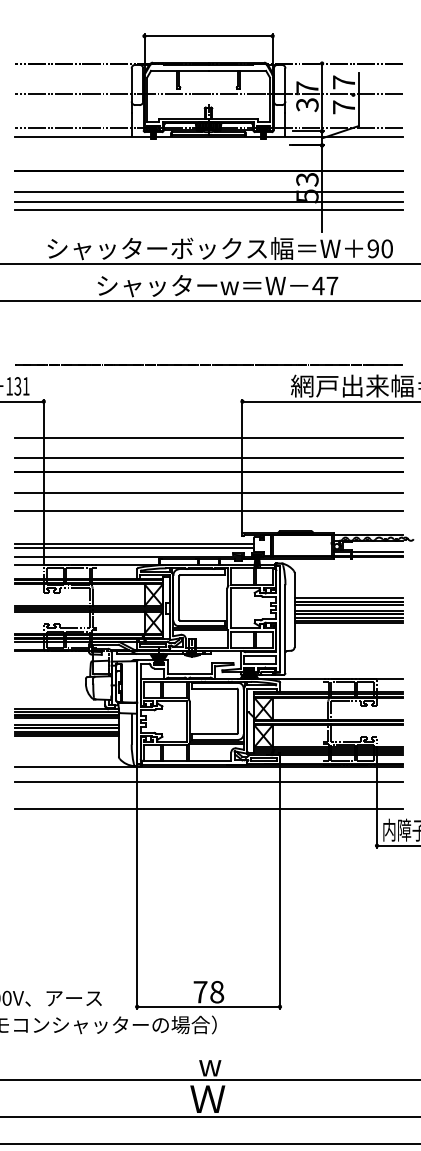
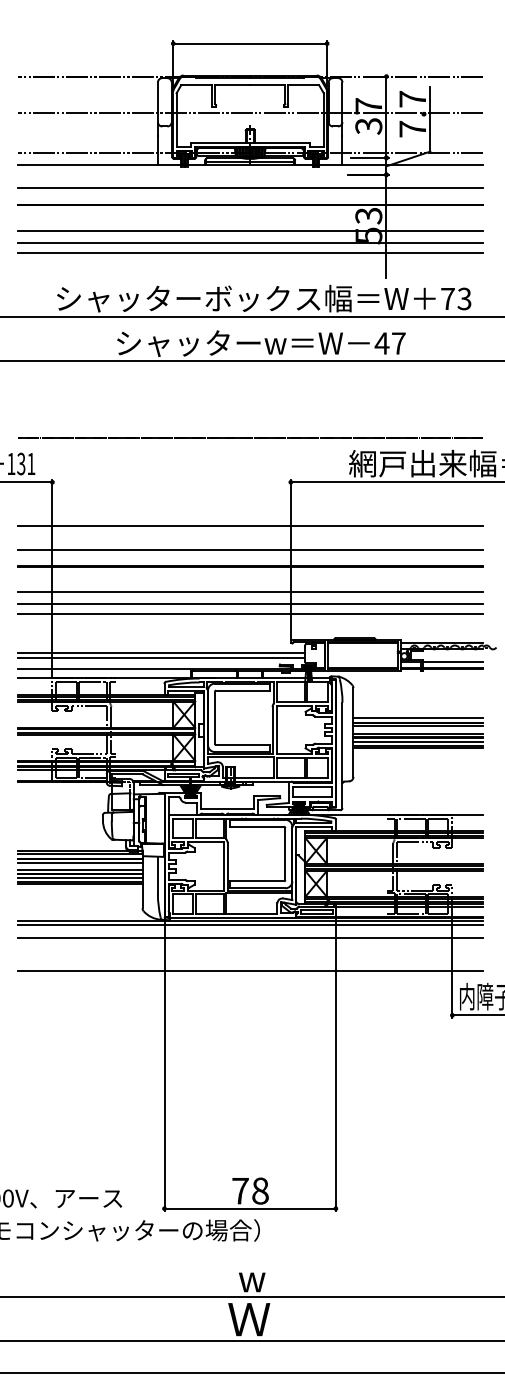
line: (208, 156) -> (250, 188), added
text: (380, 248) -> (456, 298), 90 -> 73
line: (208, 503) -> (250, 604), added
line: (208, 770) -> (250, 924), added

